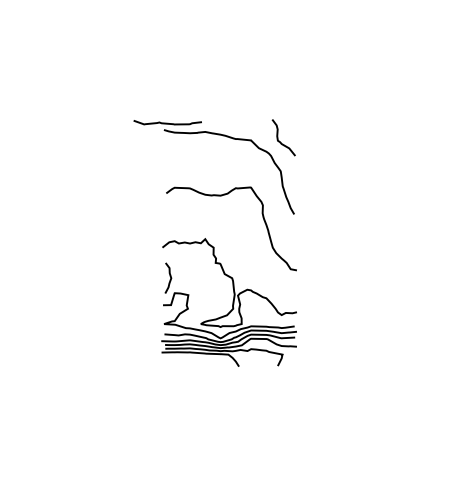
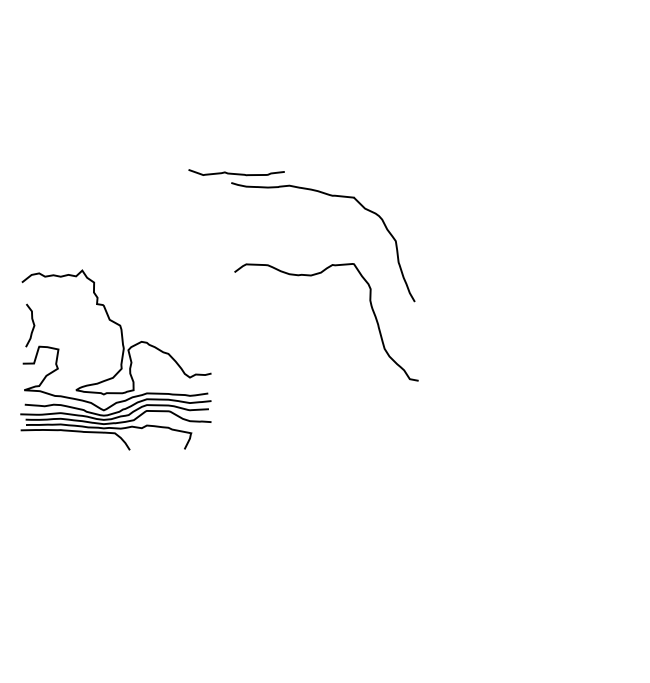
curve: (278, 137) -> (392, 193), removed
part: (228, 302) -> (115, 359), moved

